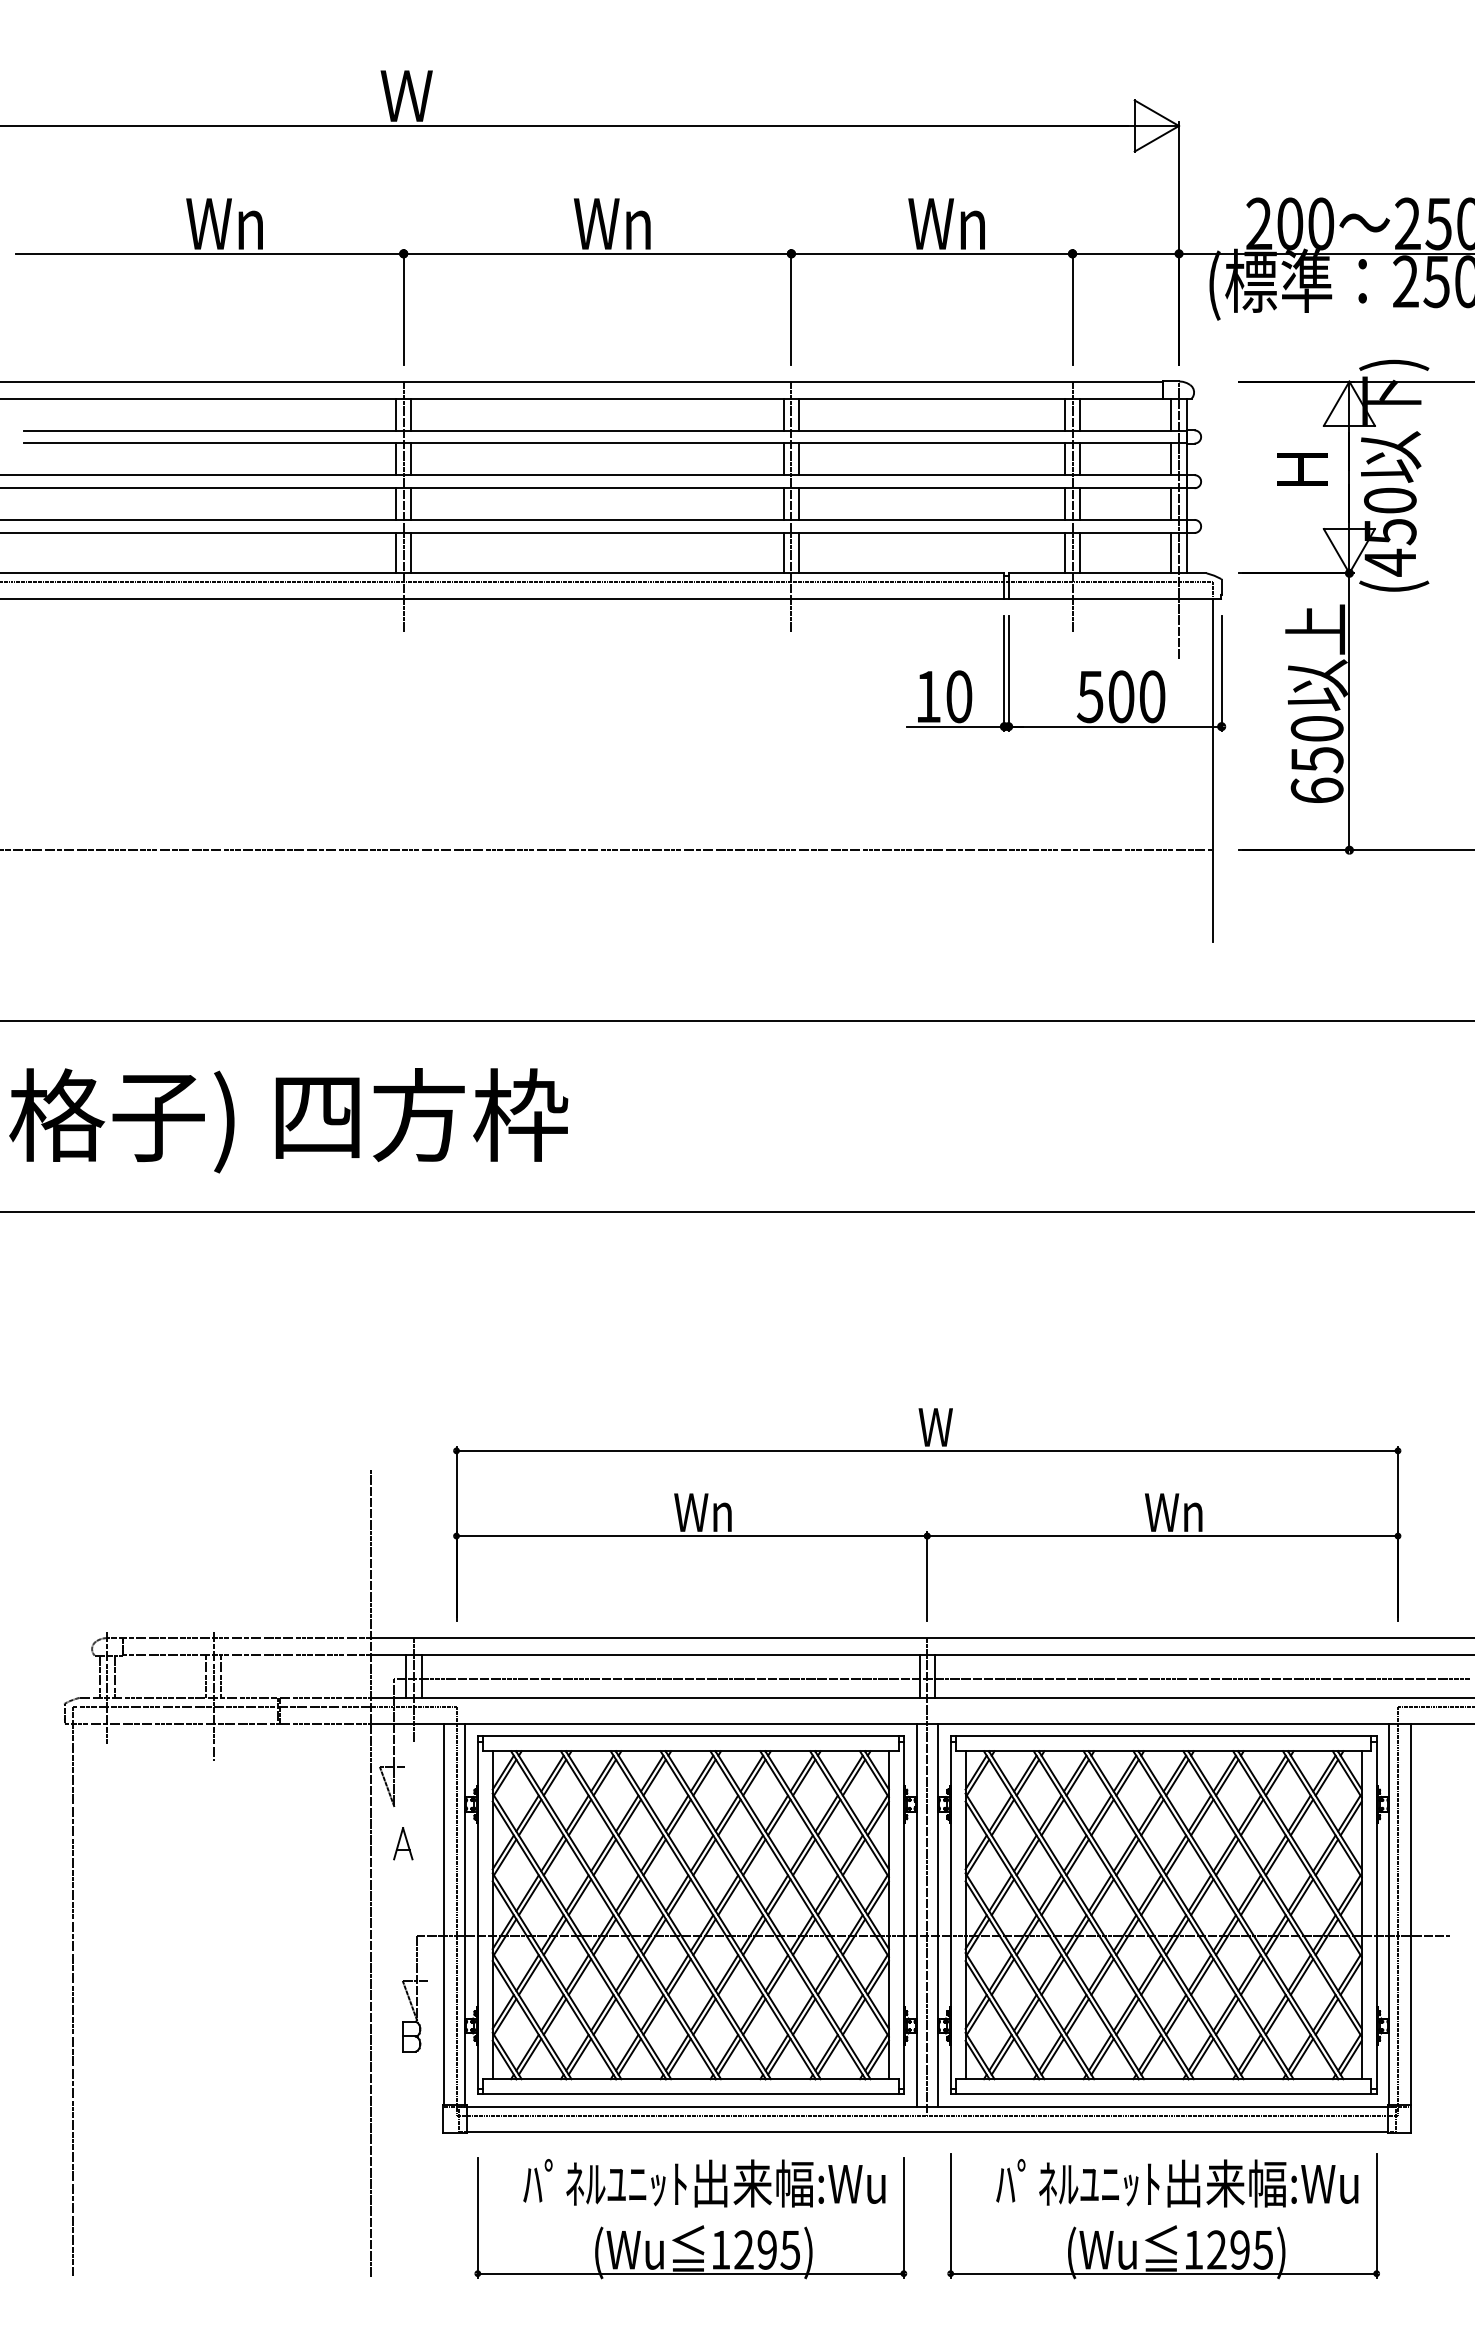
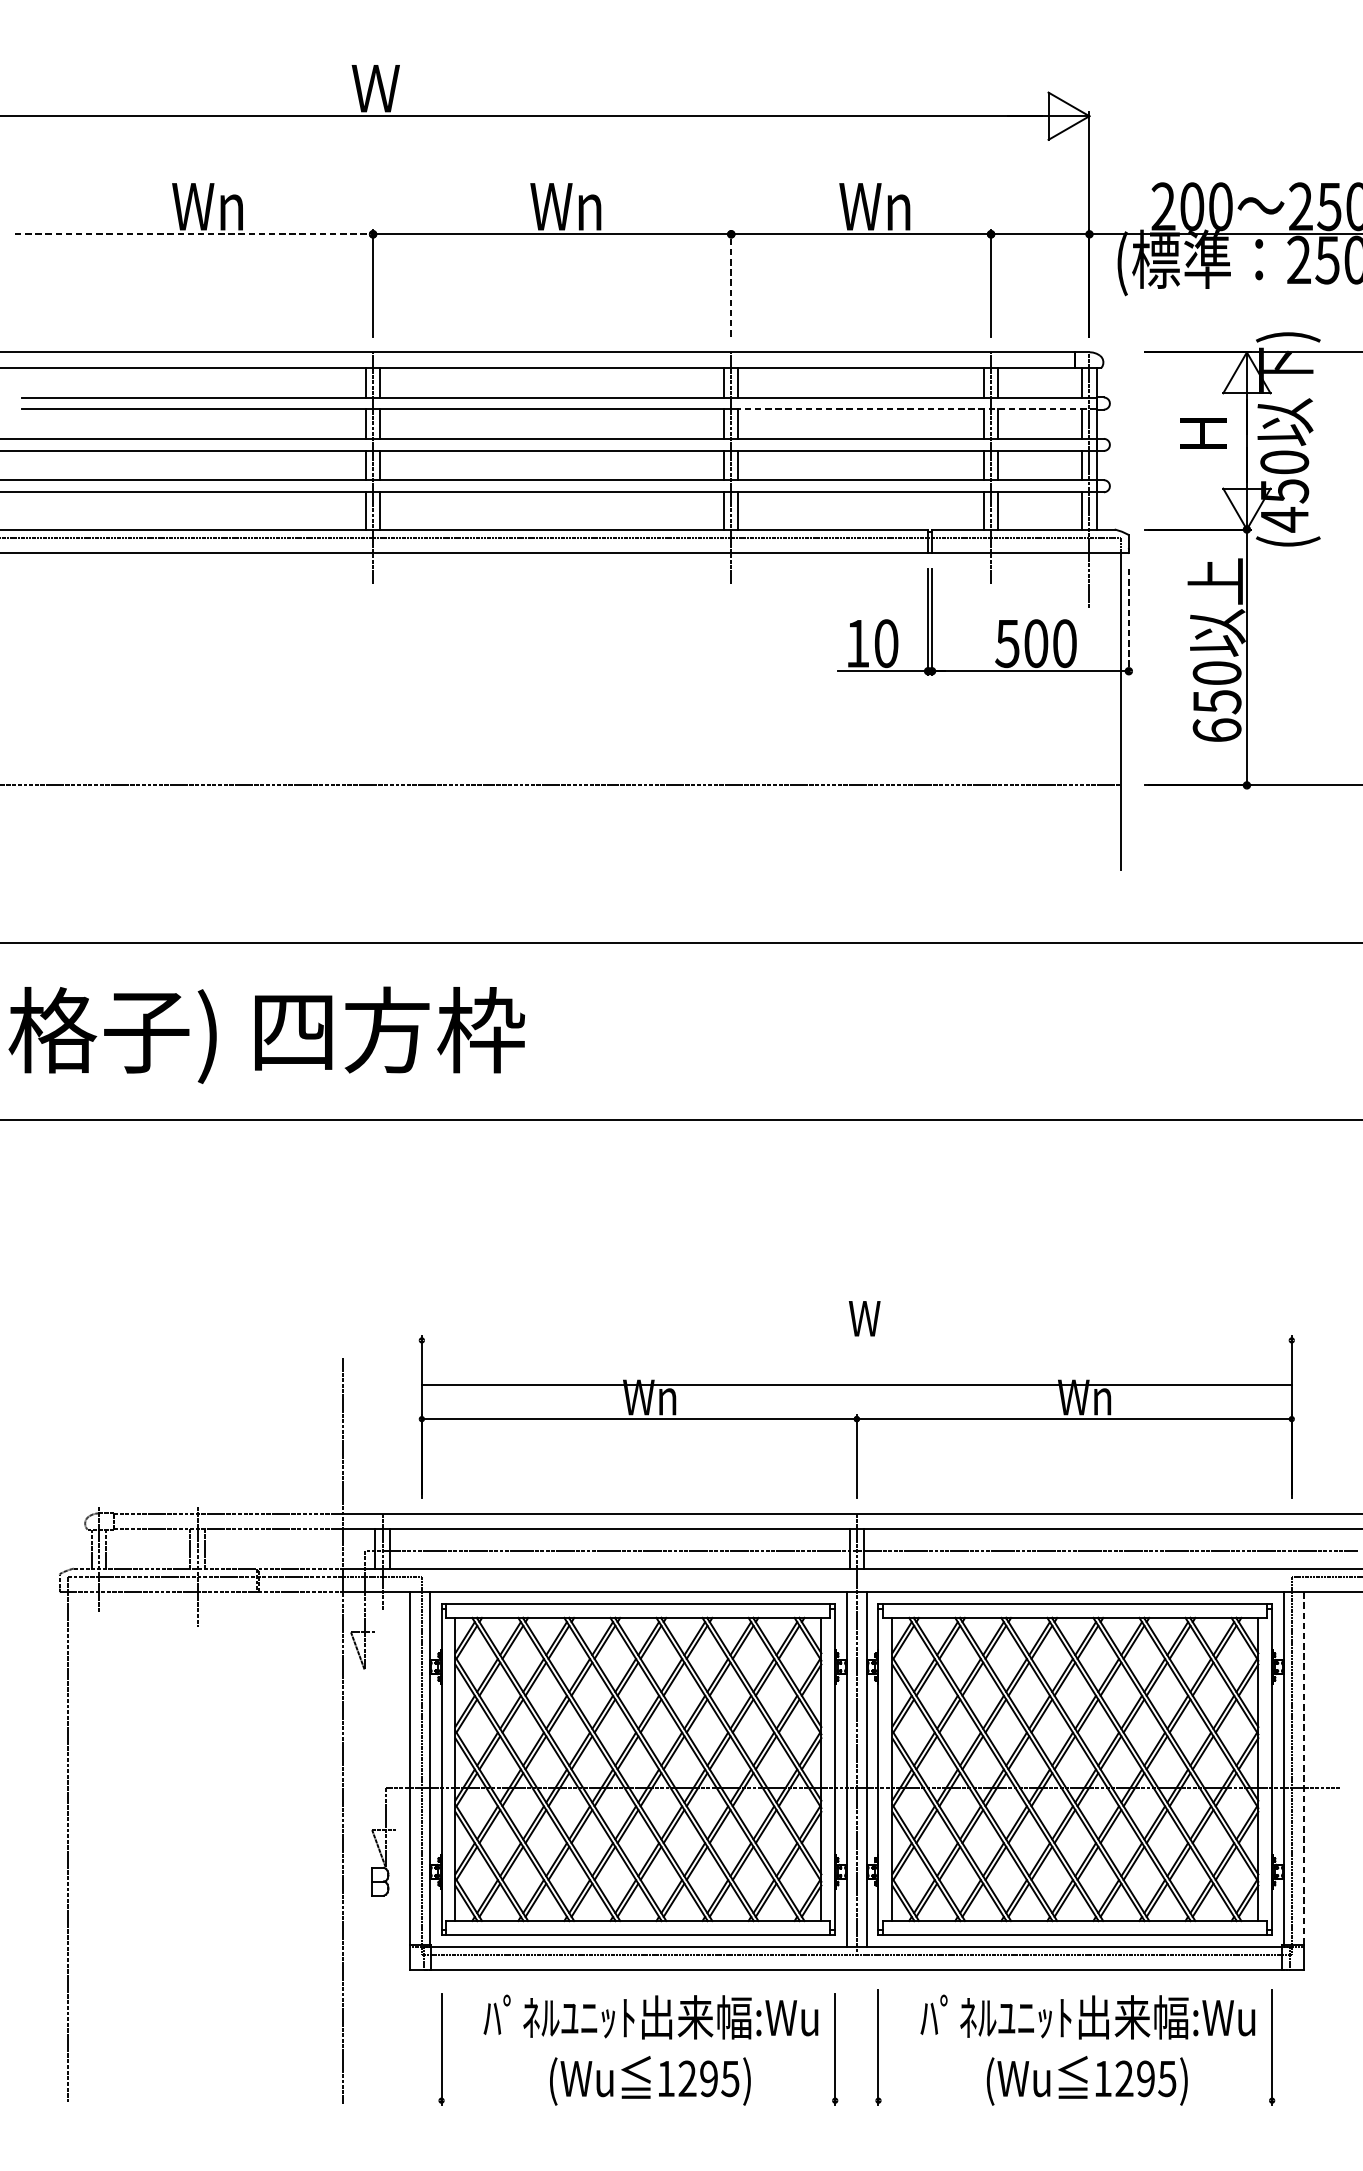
line: (209, 253) -> (193, 234), solid -> dashed
line: (791, 307) -> (731, 283), solid -> dashed
line: (992, 443) -> (917, 409), solid -> dashed
line: (1221, 673) -> (1128, 622), solid -> dashed
line: (926, 1450) -> (856, 1384), moved
part: (403, 1843) -> (372, 1703), removed
line: (1410, 1914) -> (1303, 1768), solid -> dashed
line: (690, 2273) -> (638, 2100), removed
line: (1163, 2273) -> (1075, 2100), removed

